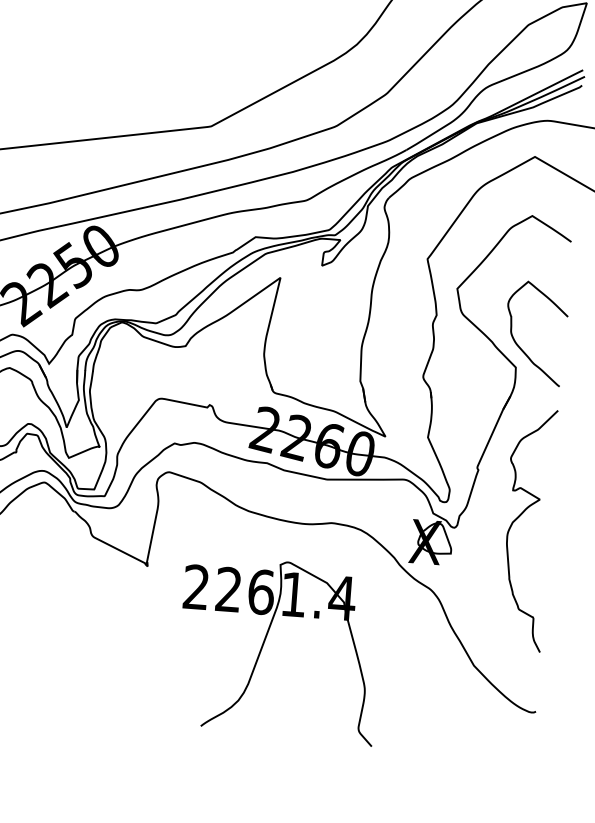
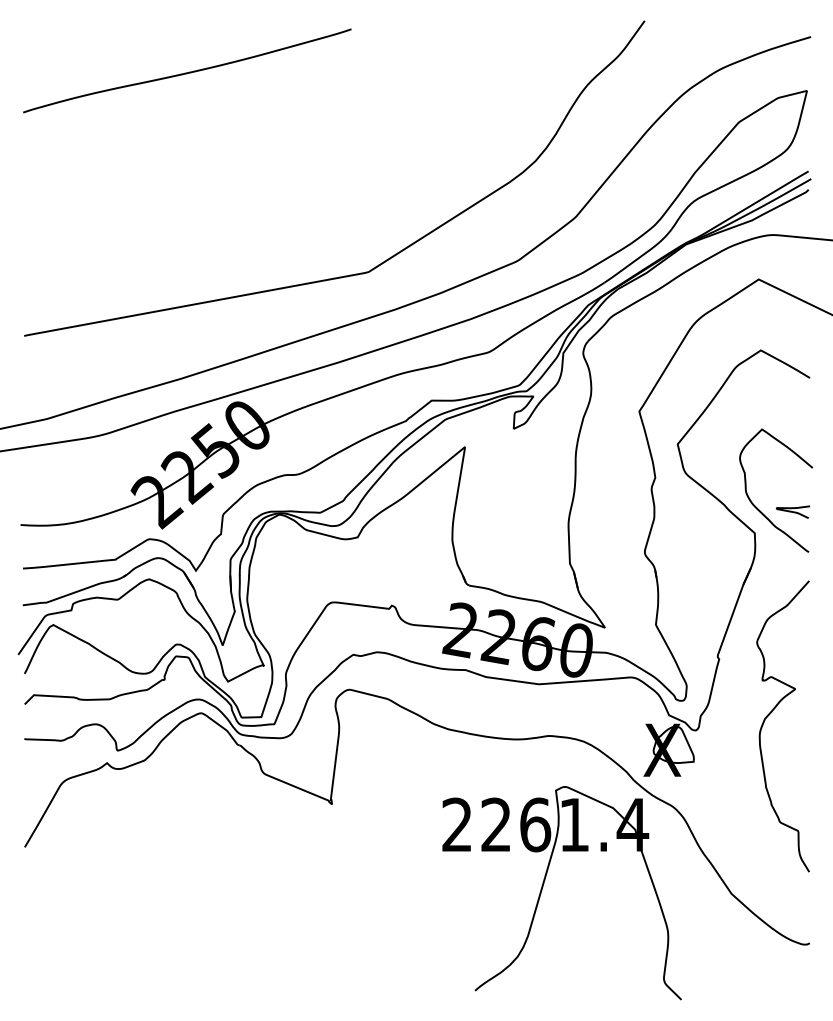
curve: (548, 351) -> (792, 511), added
part: (264, 644) -> (543, 887), moved

